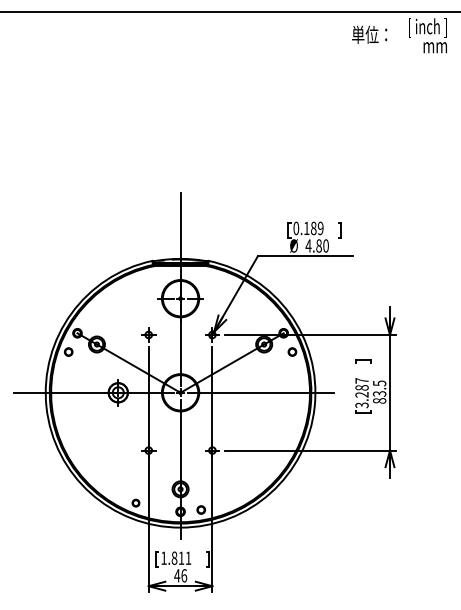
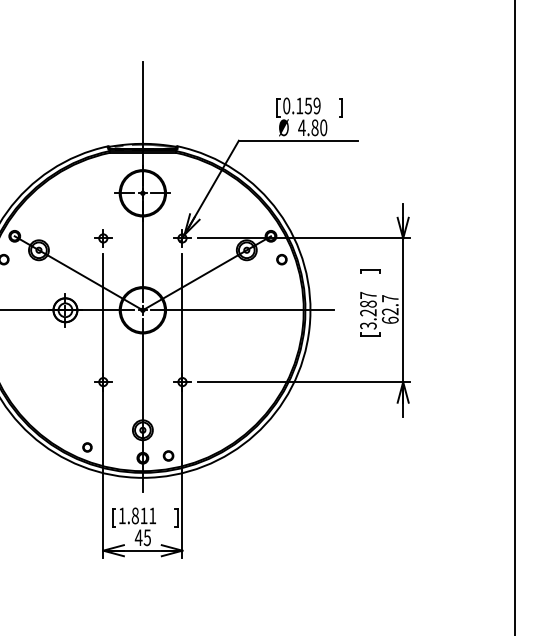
text: (313, 227) -> (308, 104), 0.189 -> 0.159
text: (379, 391) -> (390, 308), 83.5 -> 62.7
text: (184, 575) -> (147, 537), 46 -> 45

